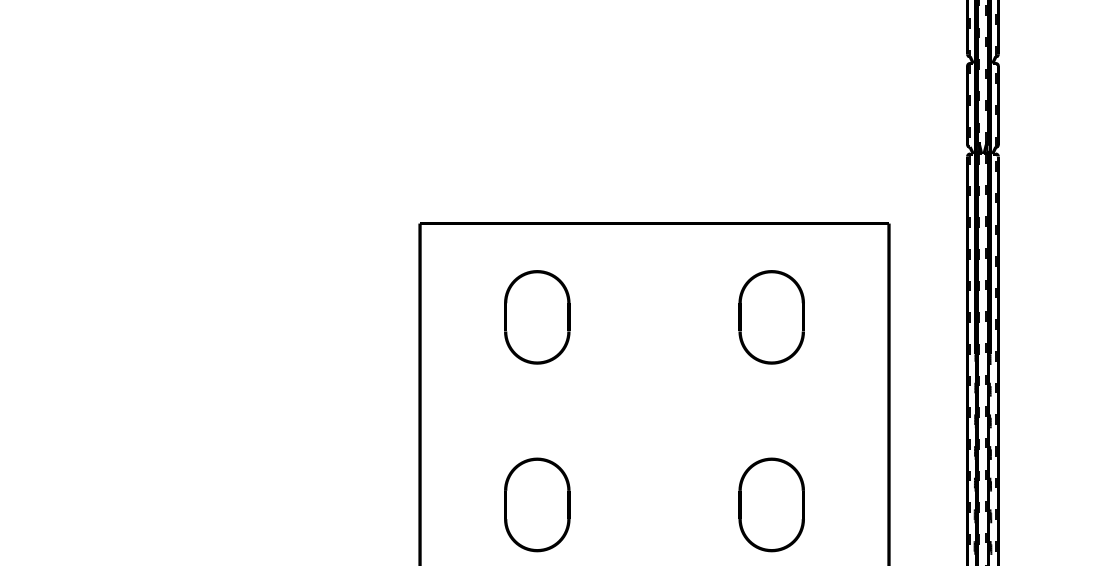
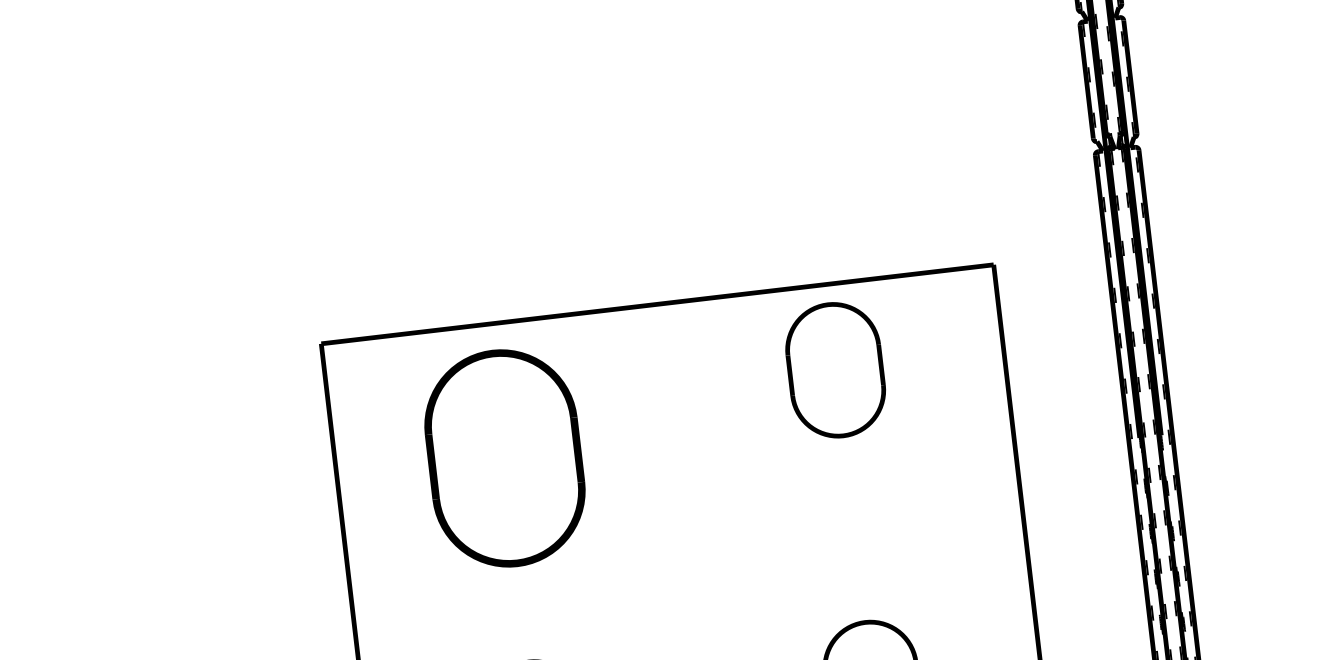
part: (537, 317) -> (505, 458), size x1.6
part: (771, 317) -> (835, 370), moved

